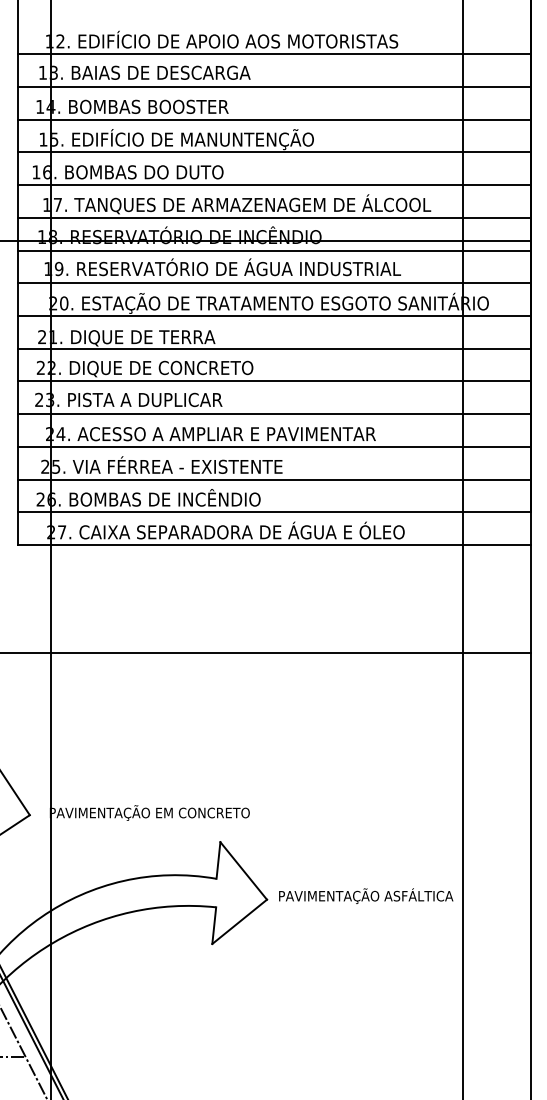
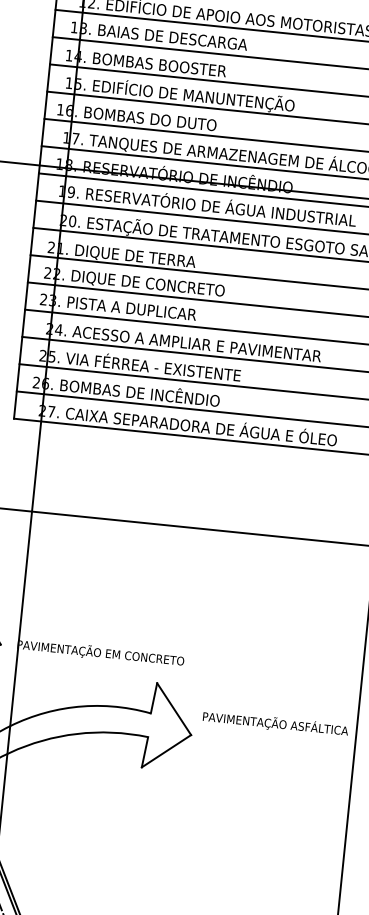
text: (366, 895) -> (276, 723), moved

